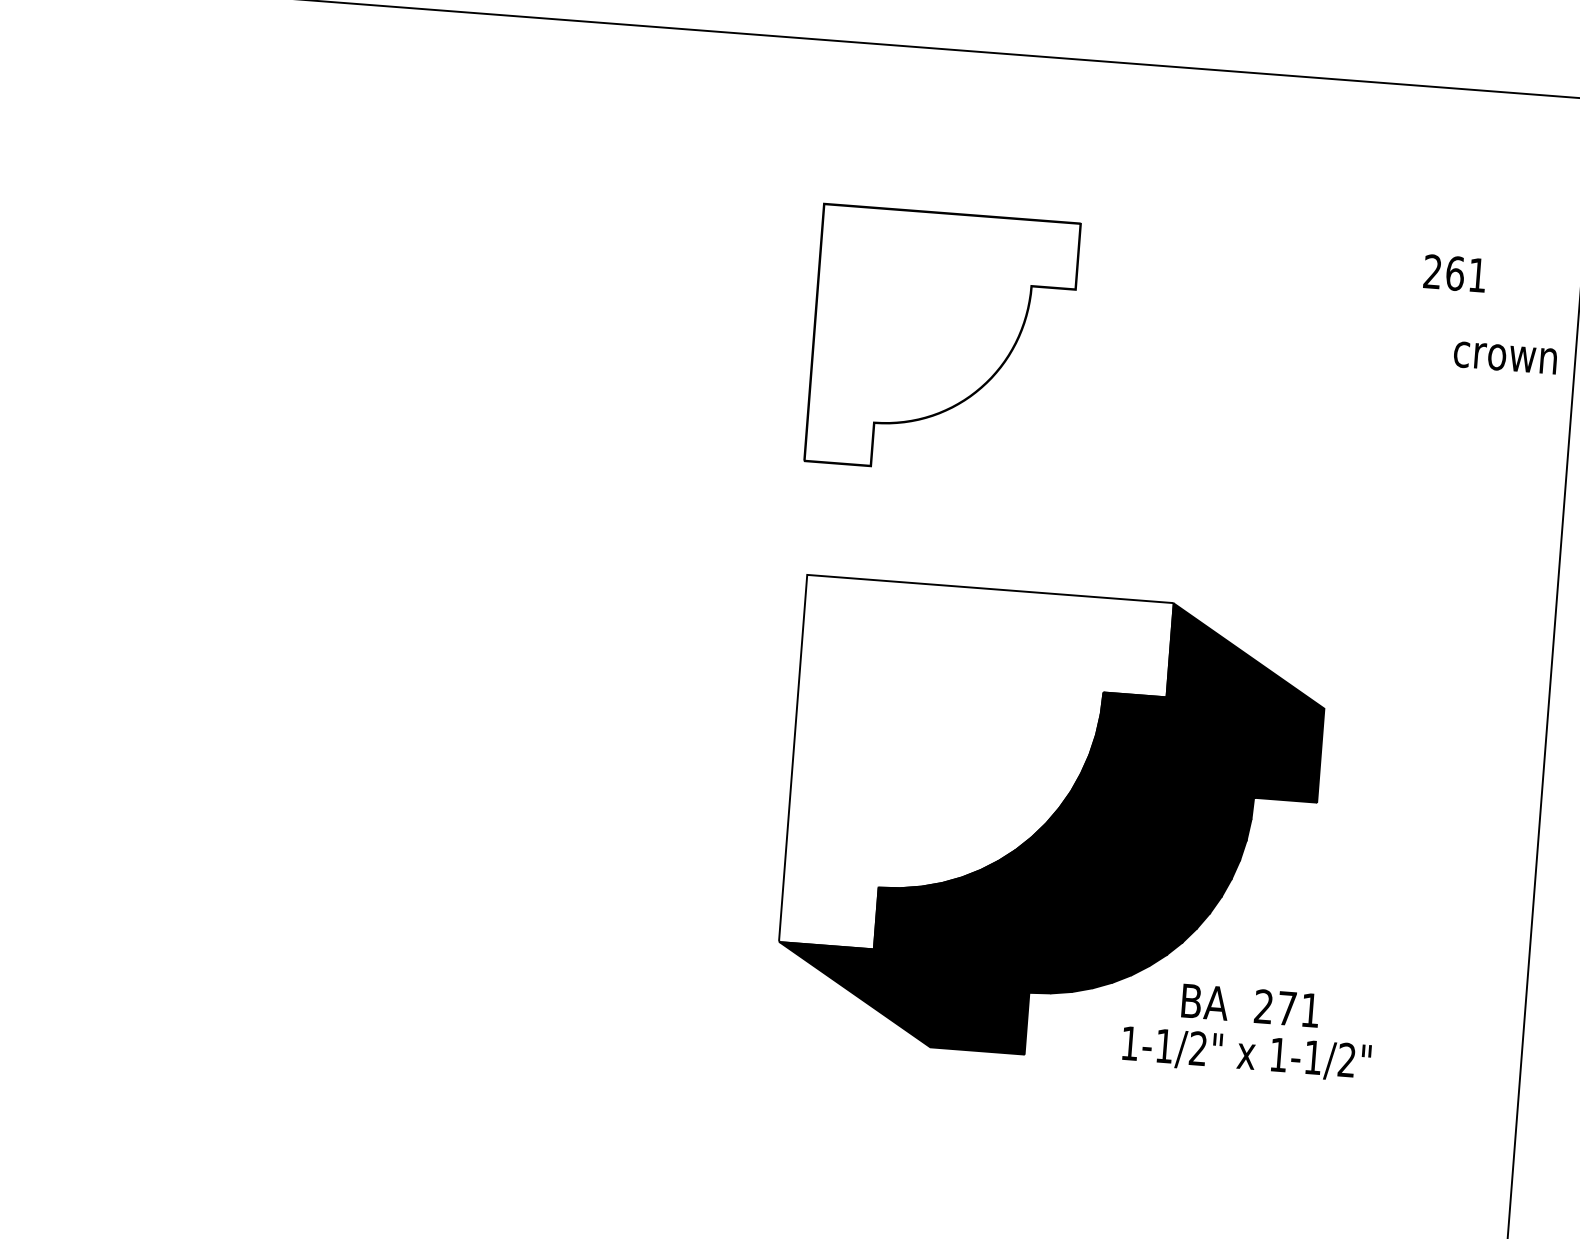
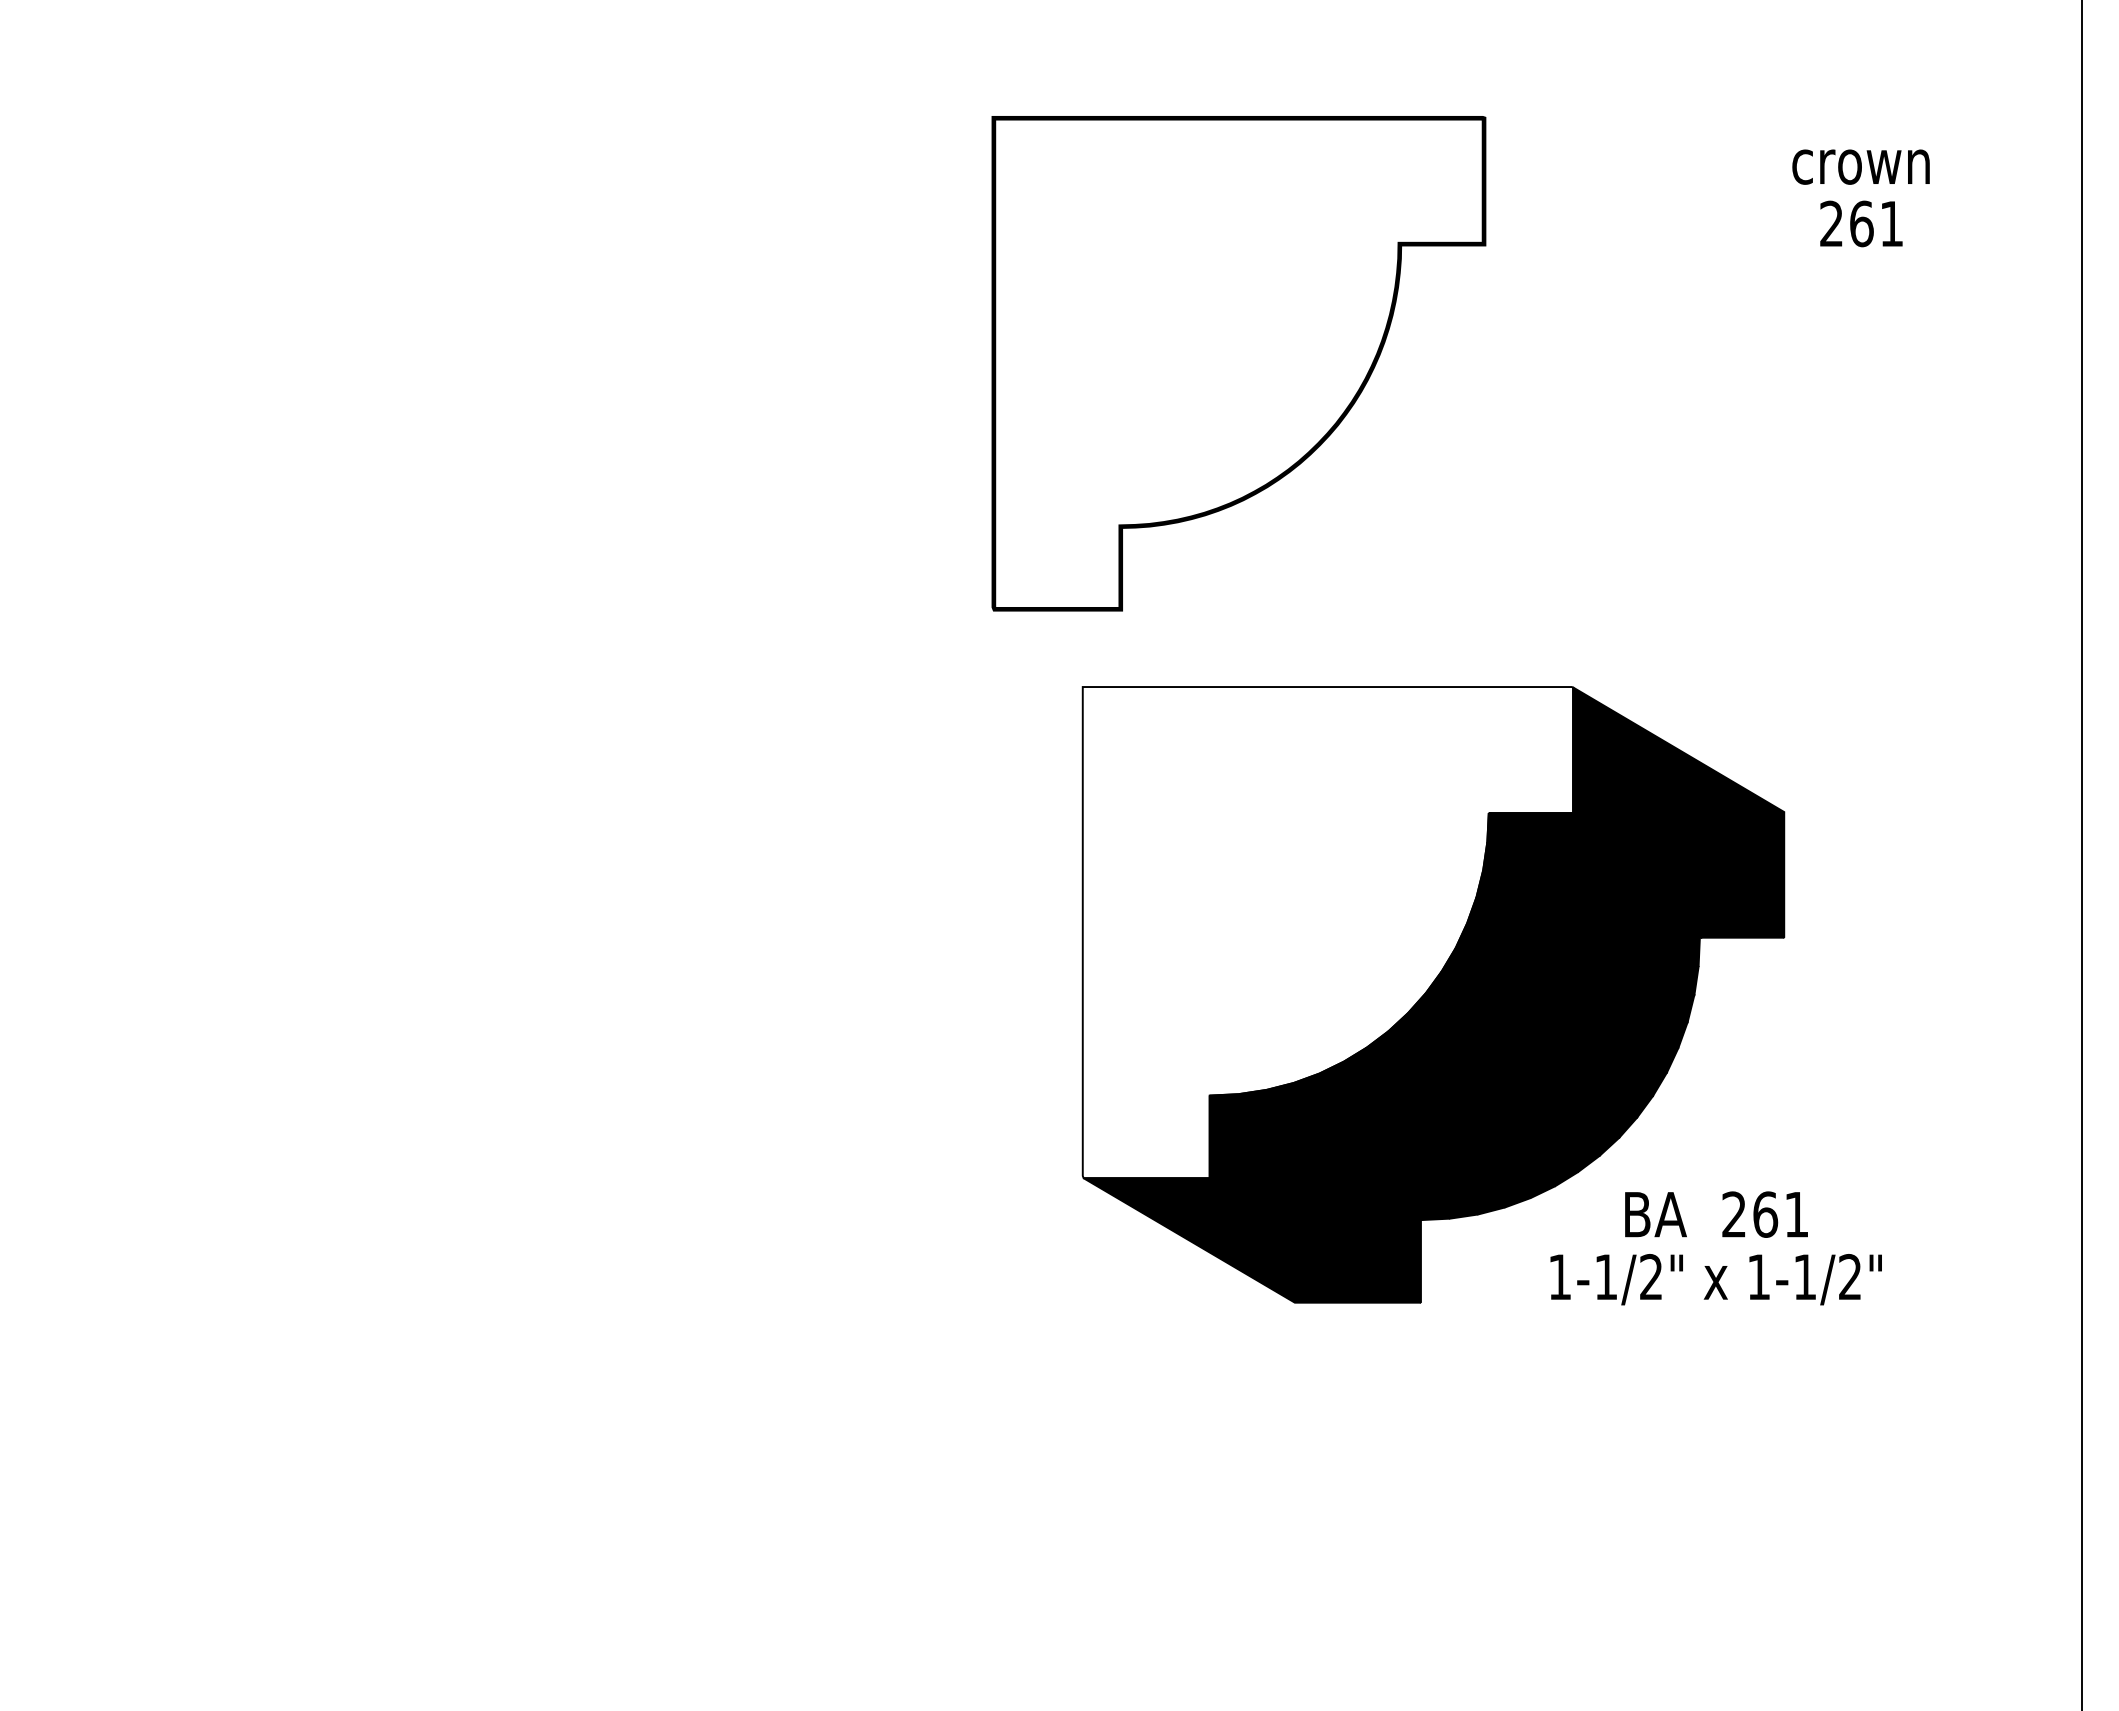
text: (1455, 273) -> (1861, 223), moved
part: (942, 342) -> (1238, 363), size x1.43
text: (1504, 357) -> (1860, 166), moved
text: (1287, 1008) -> (1765, 1214), 271 -> 261

